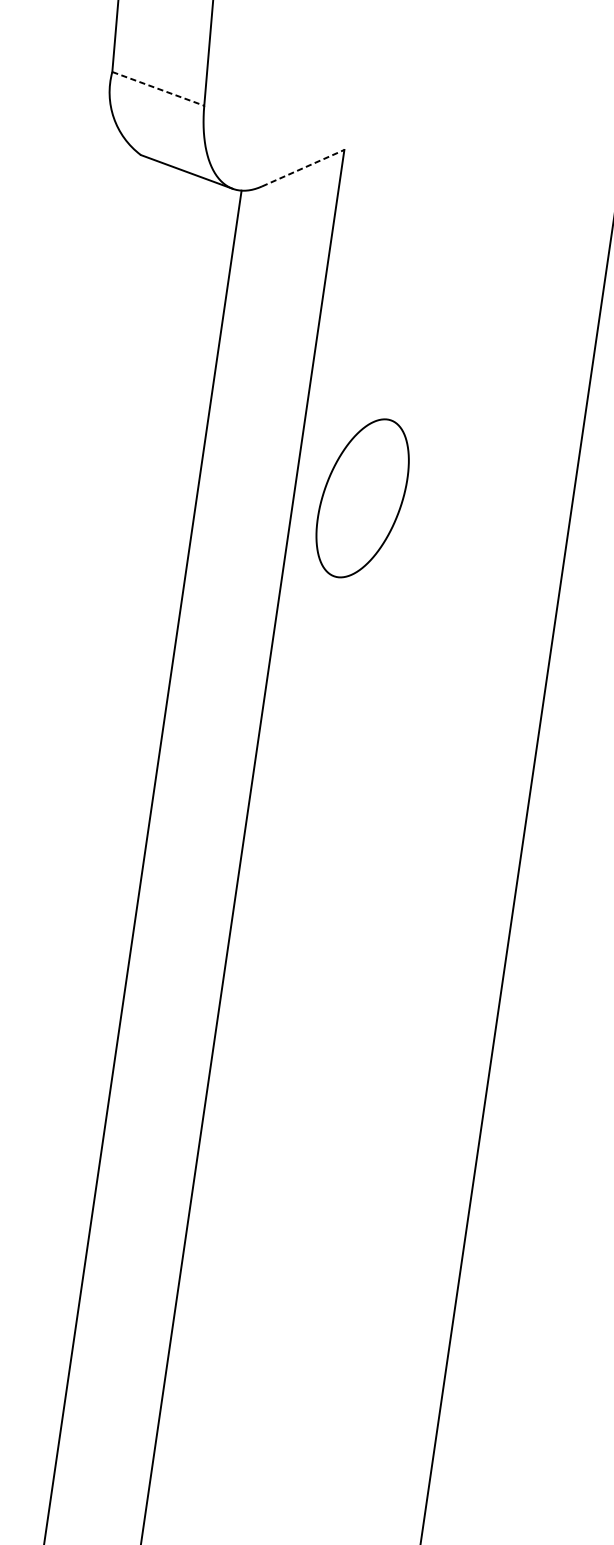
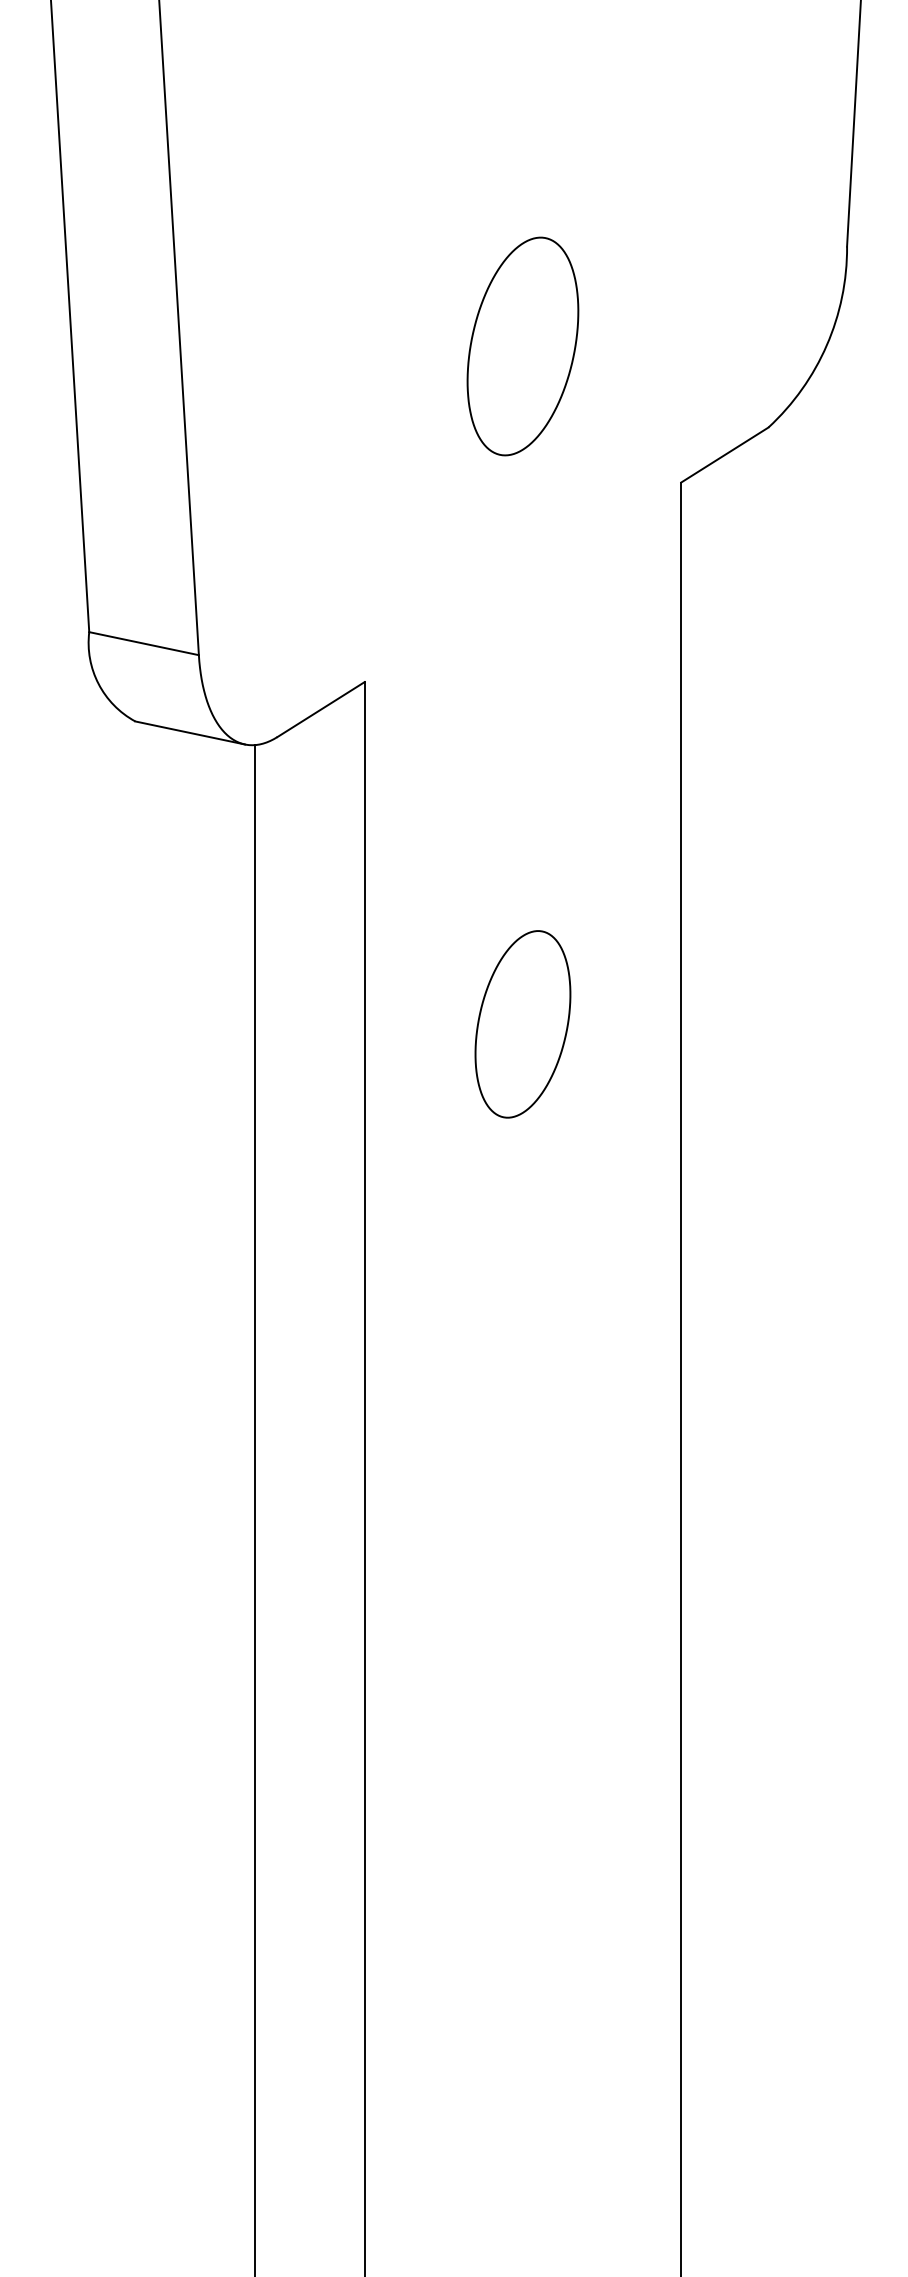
line: (158, 88) -> (144, 643), dashed -> solid
line: (303, 168) -> (321, 709), dashed -> solid
part: (362, 498) -> (522, 1024), moved

